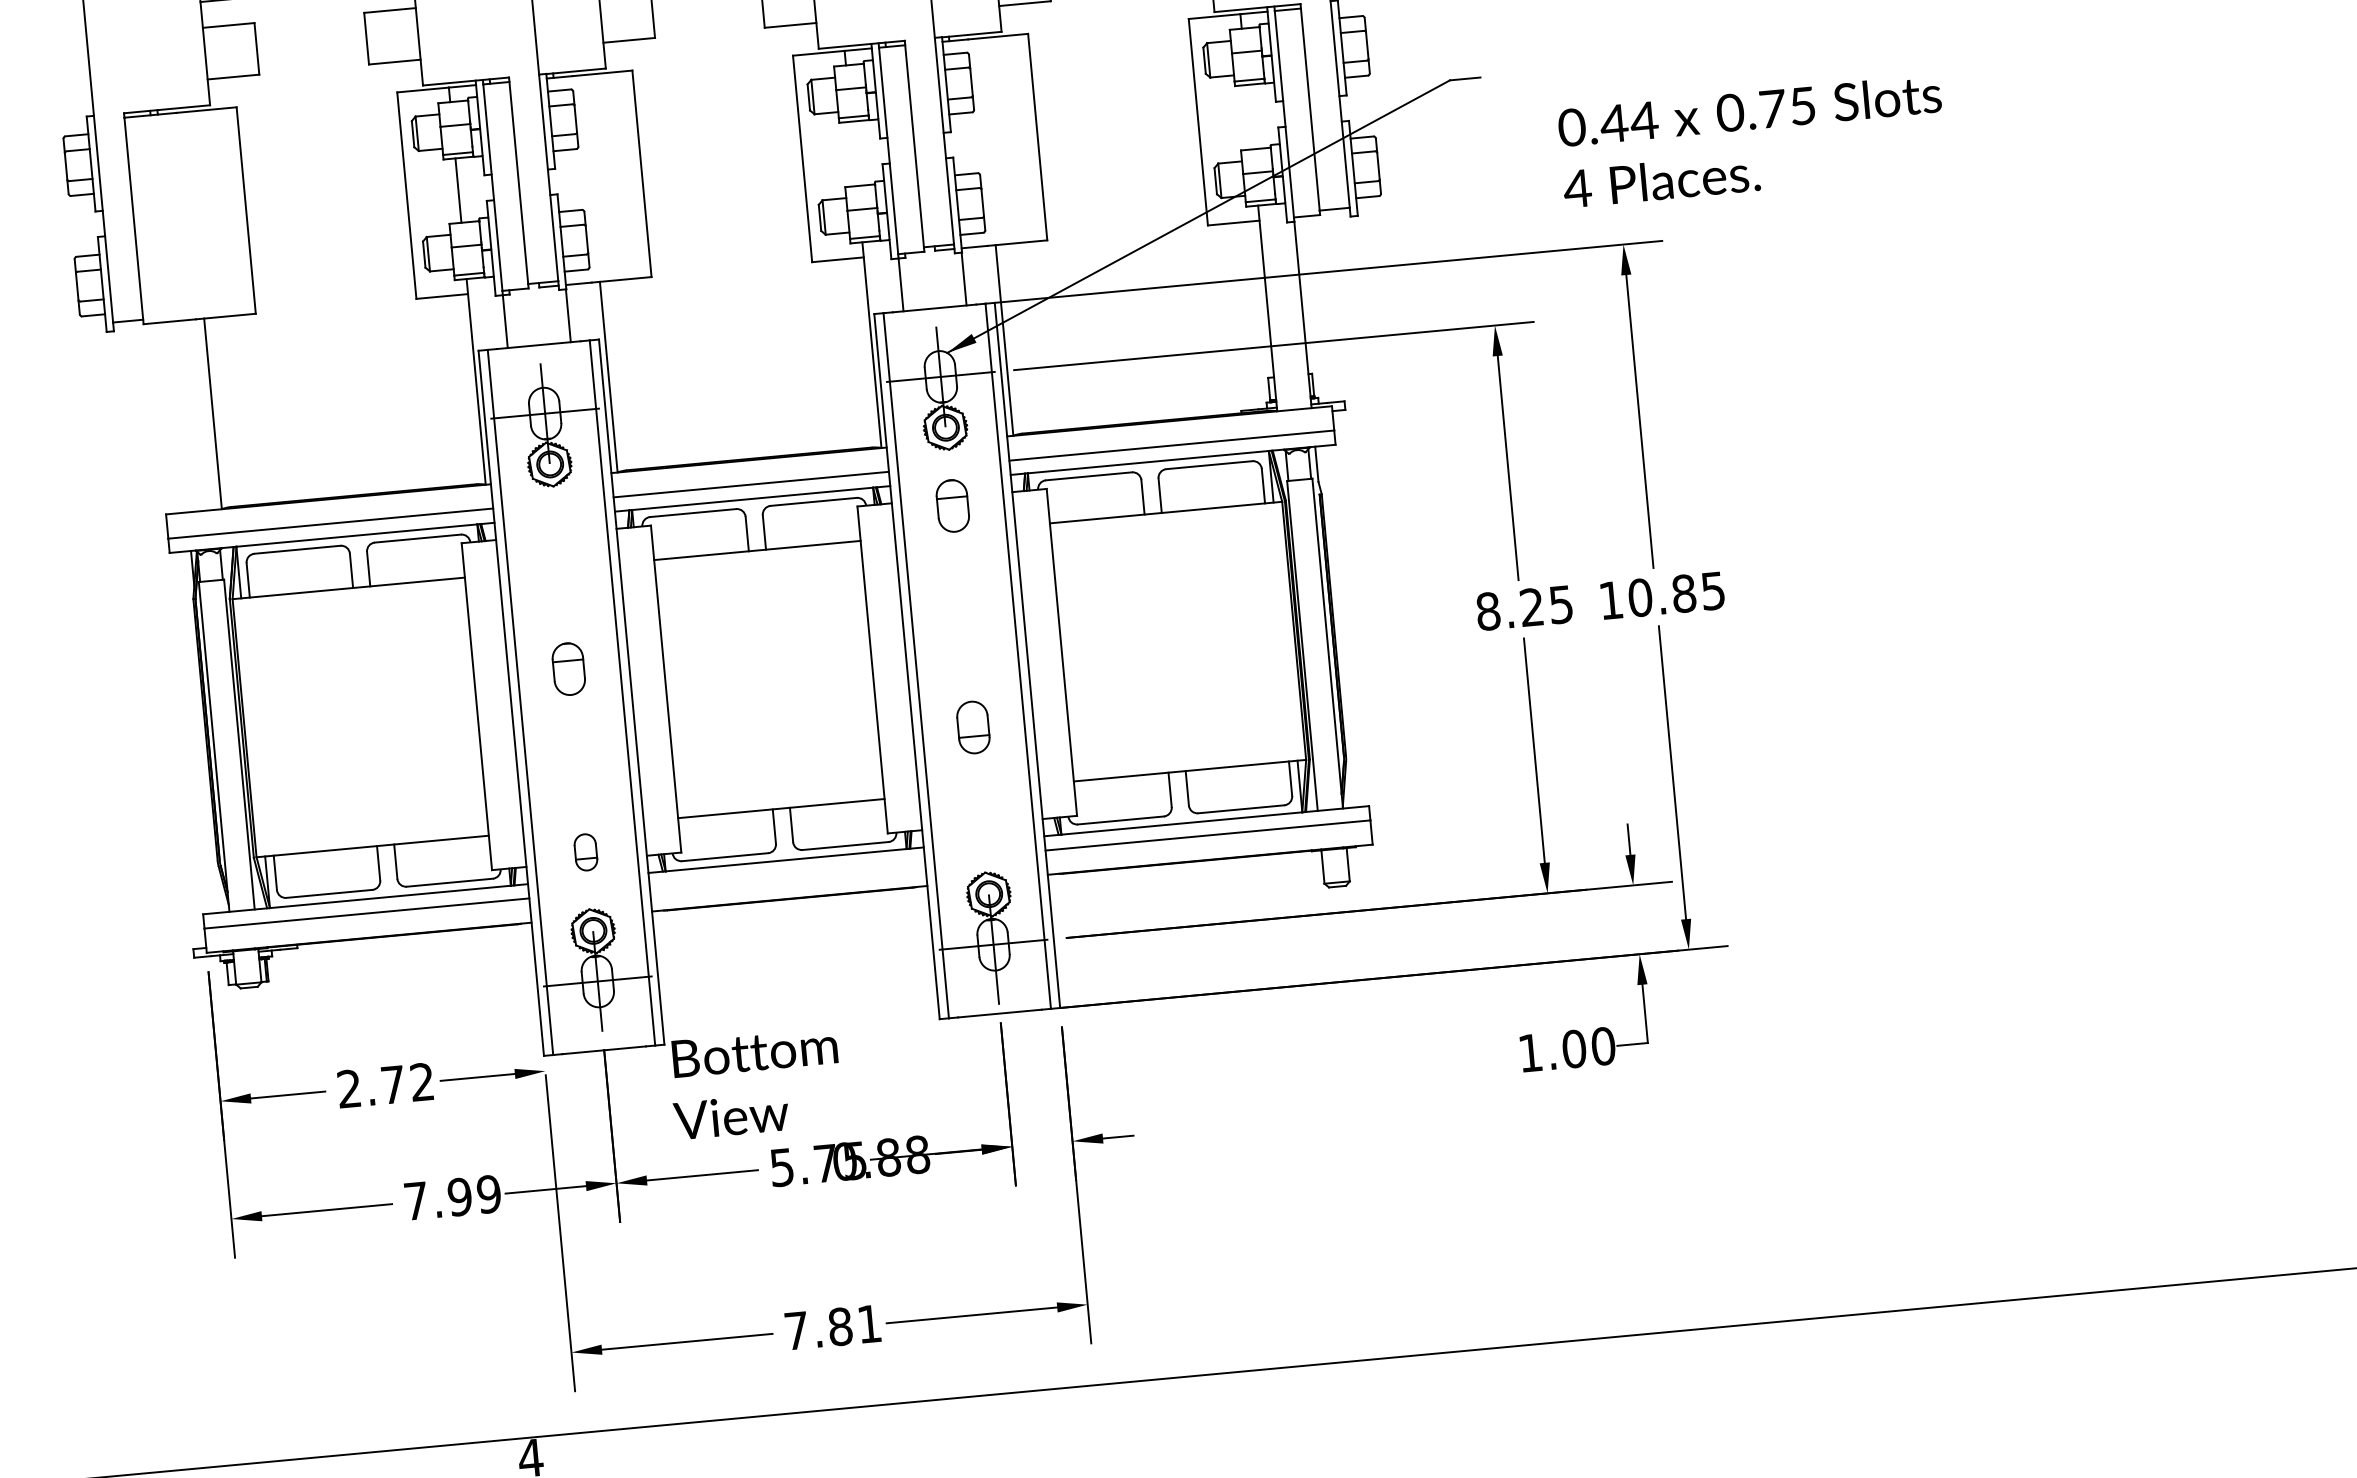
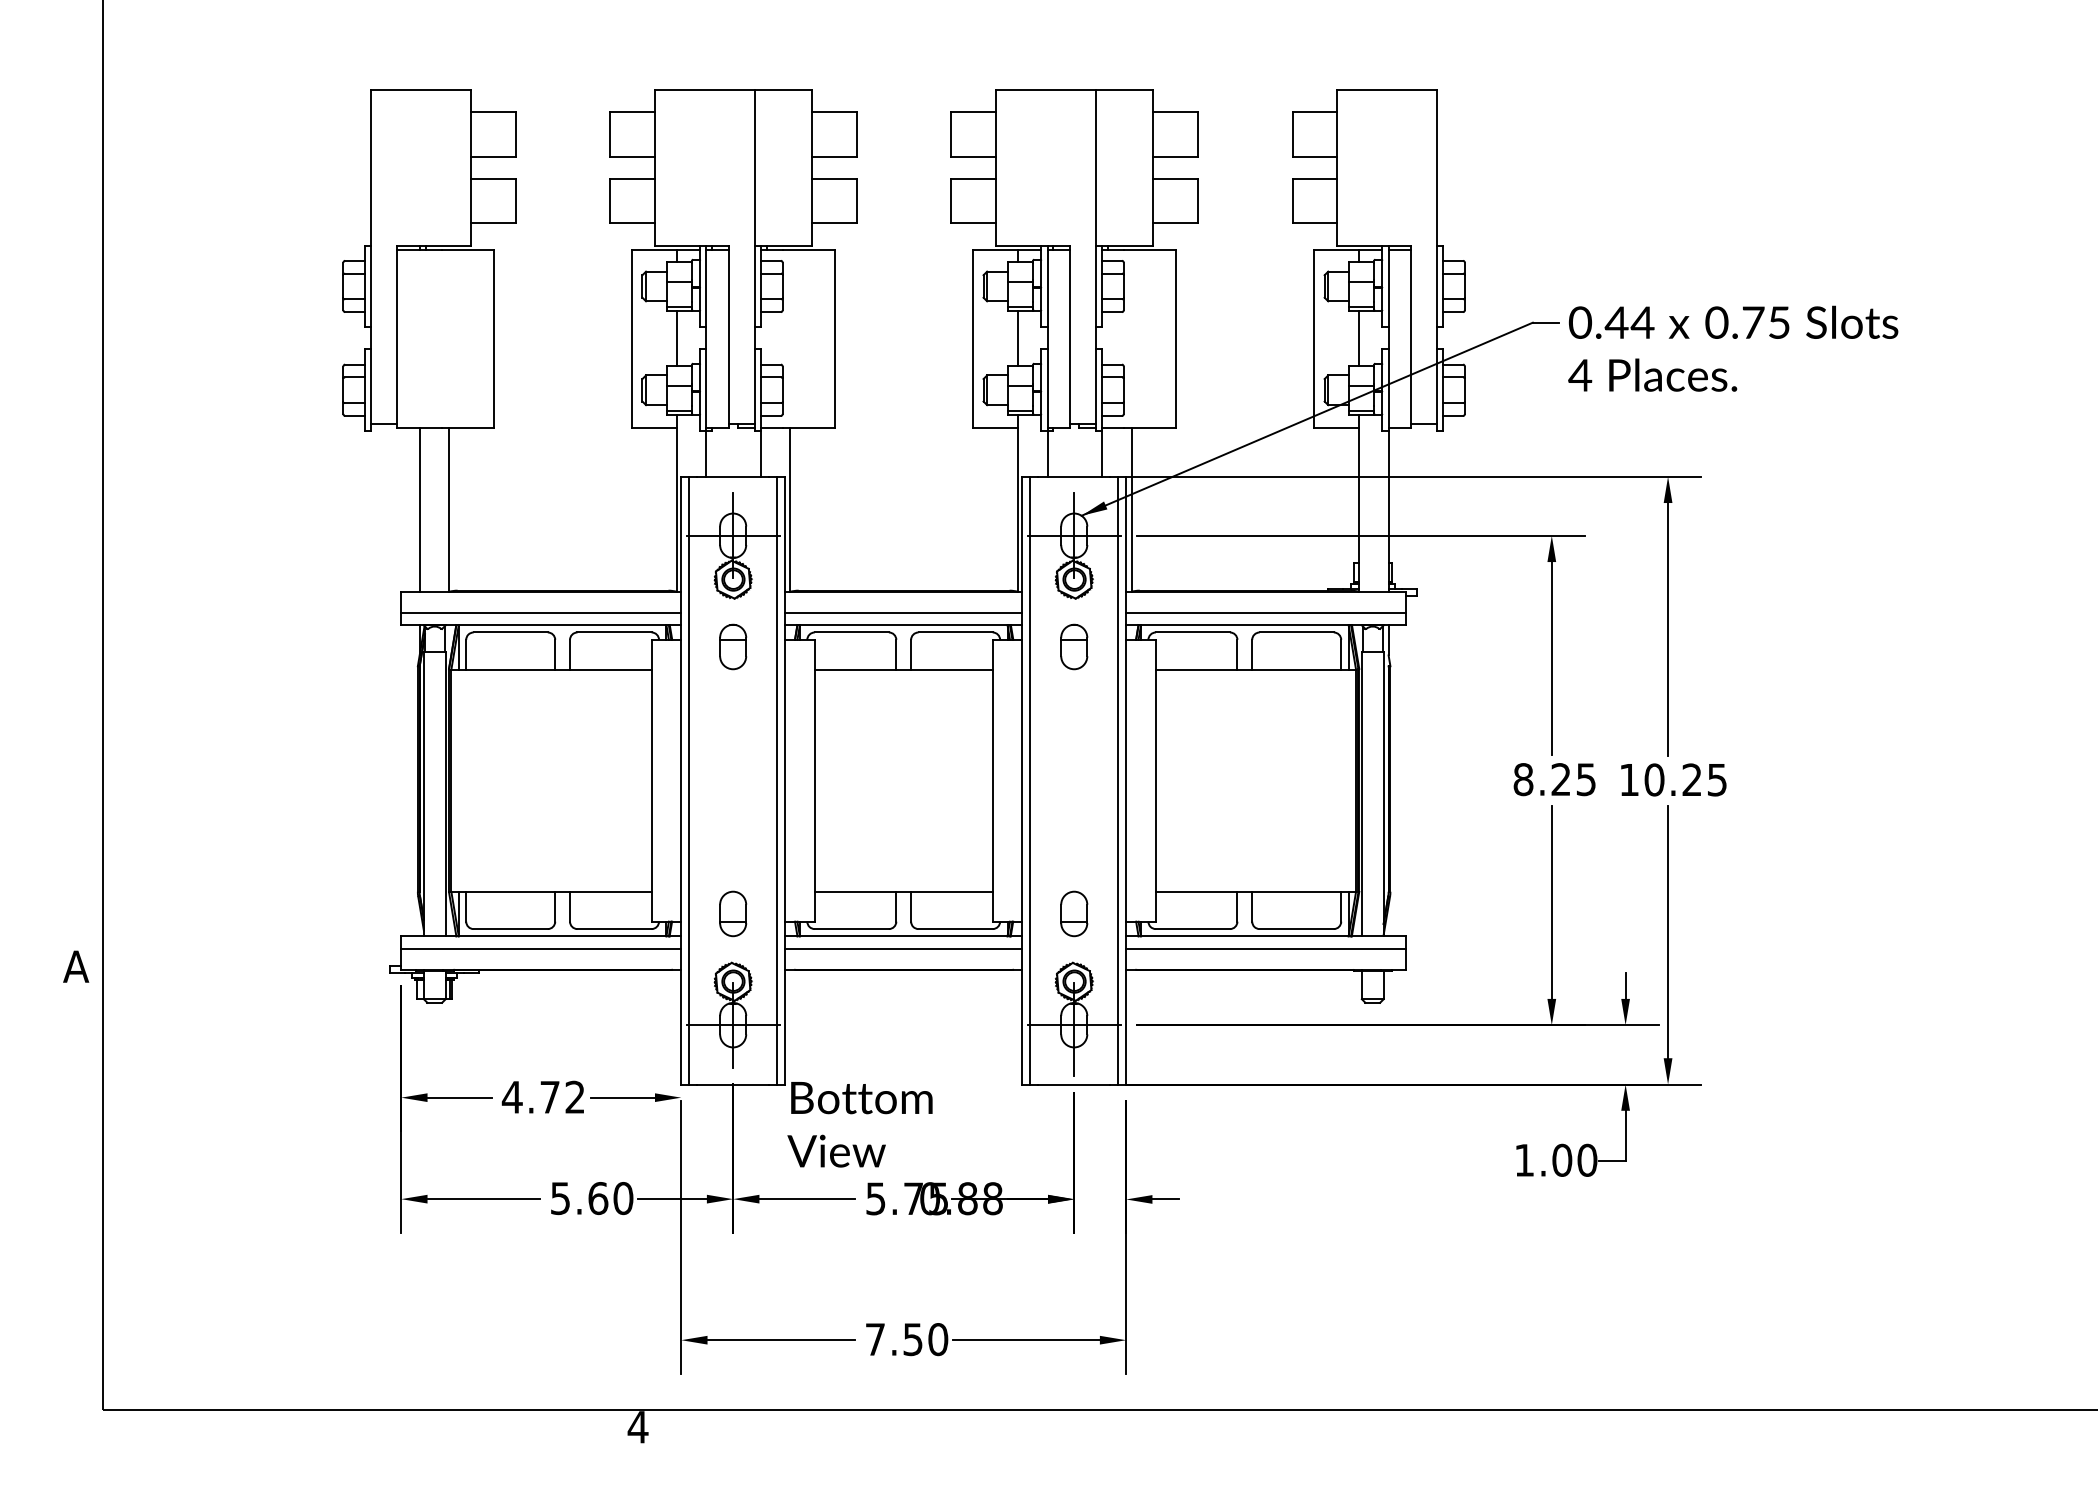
line: (1249, 117) -> (1358, 338), added
text: (1752, 141) -> (1733, 348), moved
line: (853, 154) -> (1017, 338), added
line: (178, 416) -> (419, 509), added
text: (1684, 593) -> (1692, 779), 10.85 -> 10.25
part: (569, 668) -> (733, 646), moved
part: (973, 726) -> (1074, 913), moved
part: (586, 851) -> (733, 913), size x1.43
line: (787, 874) -> (903, 948), added
text: (348, 1088) -> (511, 1096), 2.72 -> 4.72
text: (453, 1197) -> (592, 1198), 7.99 -> 5.60
text: (854, 1325) -> (925, 1339), 7.81 -> 7.50

